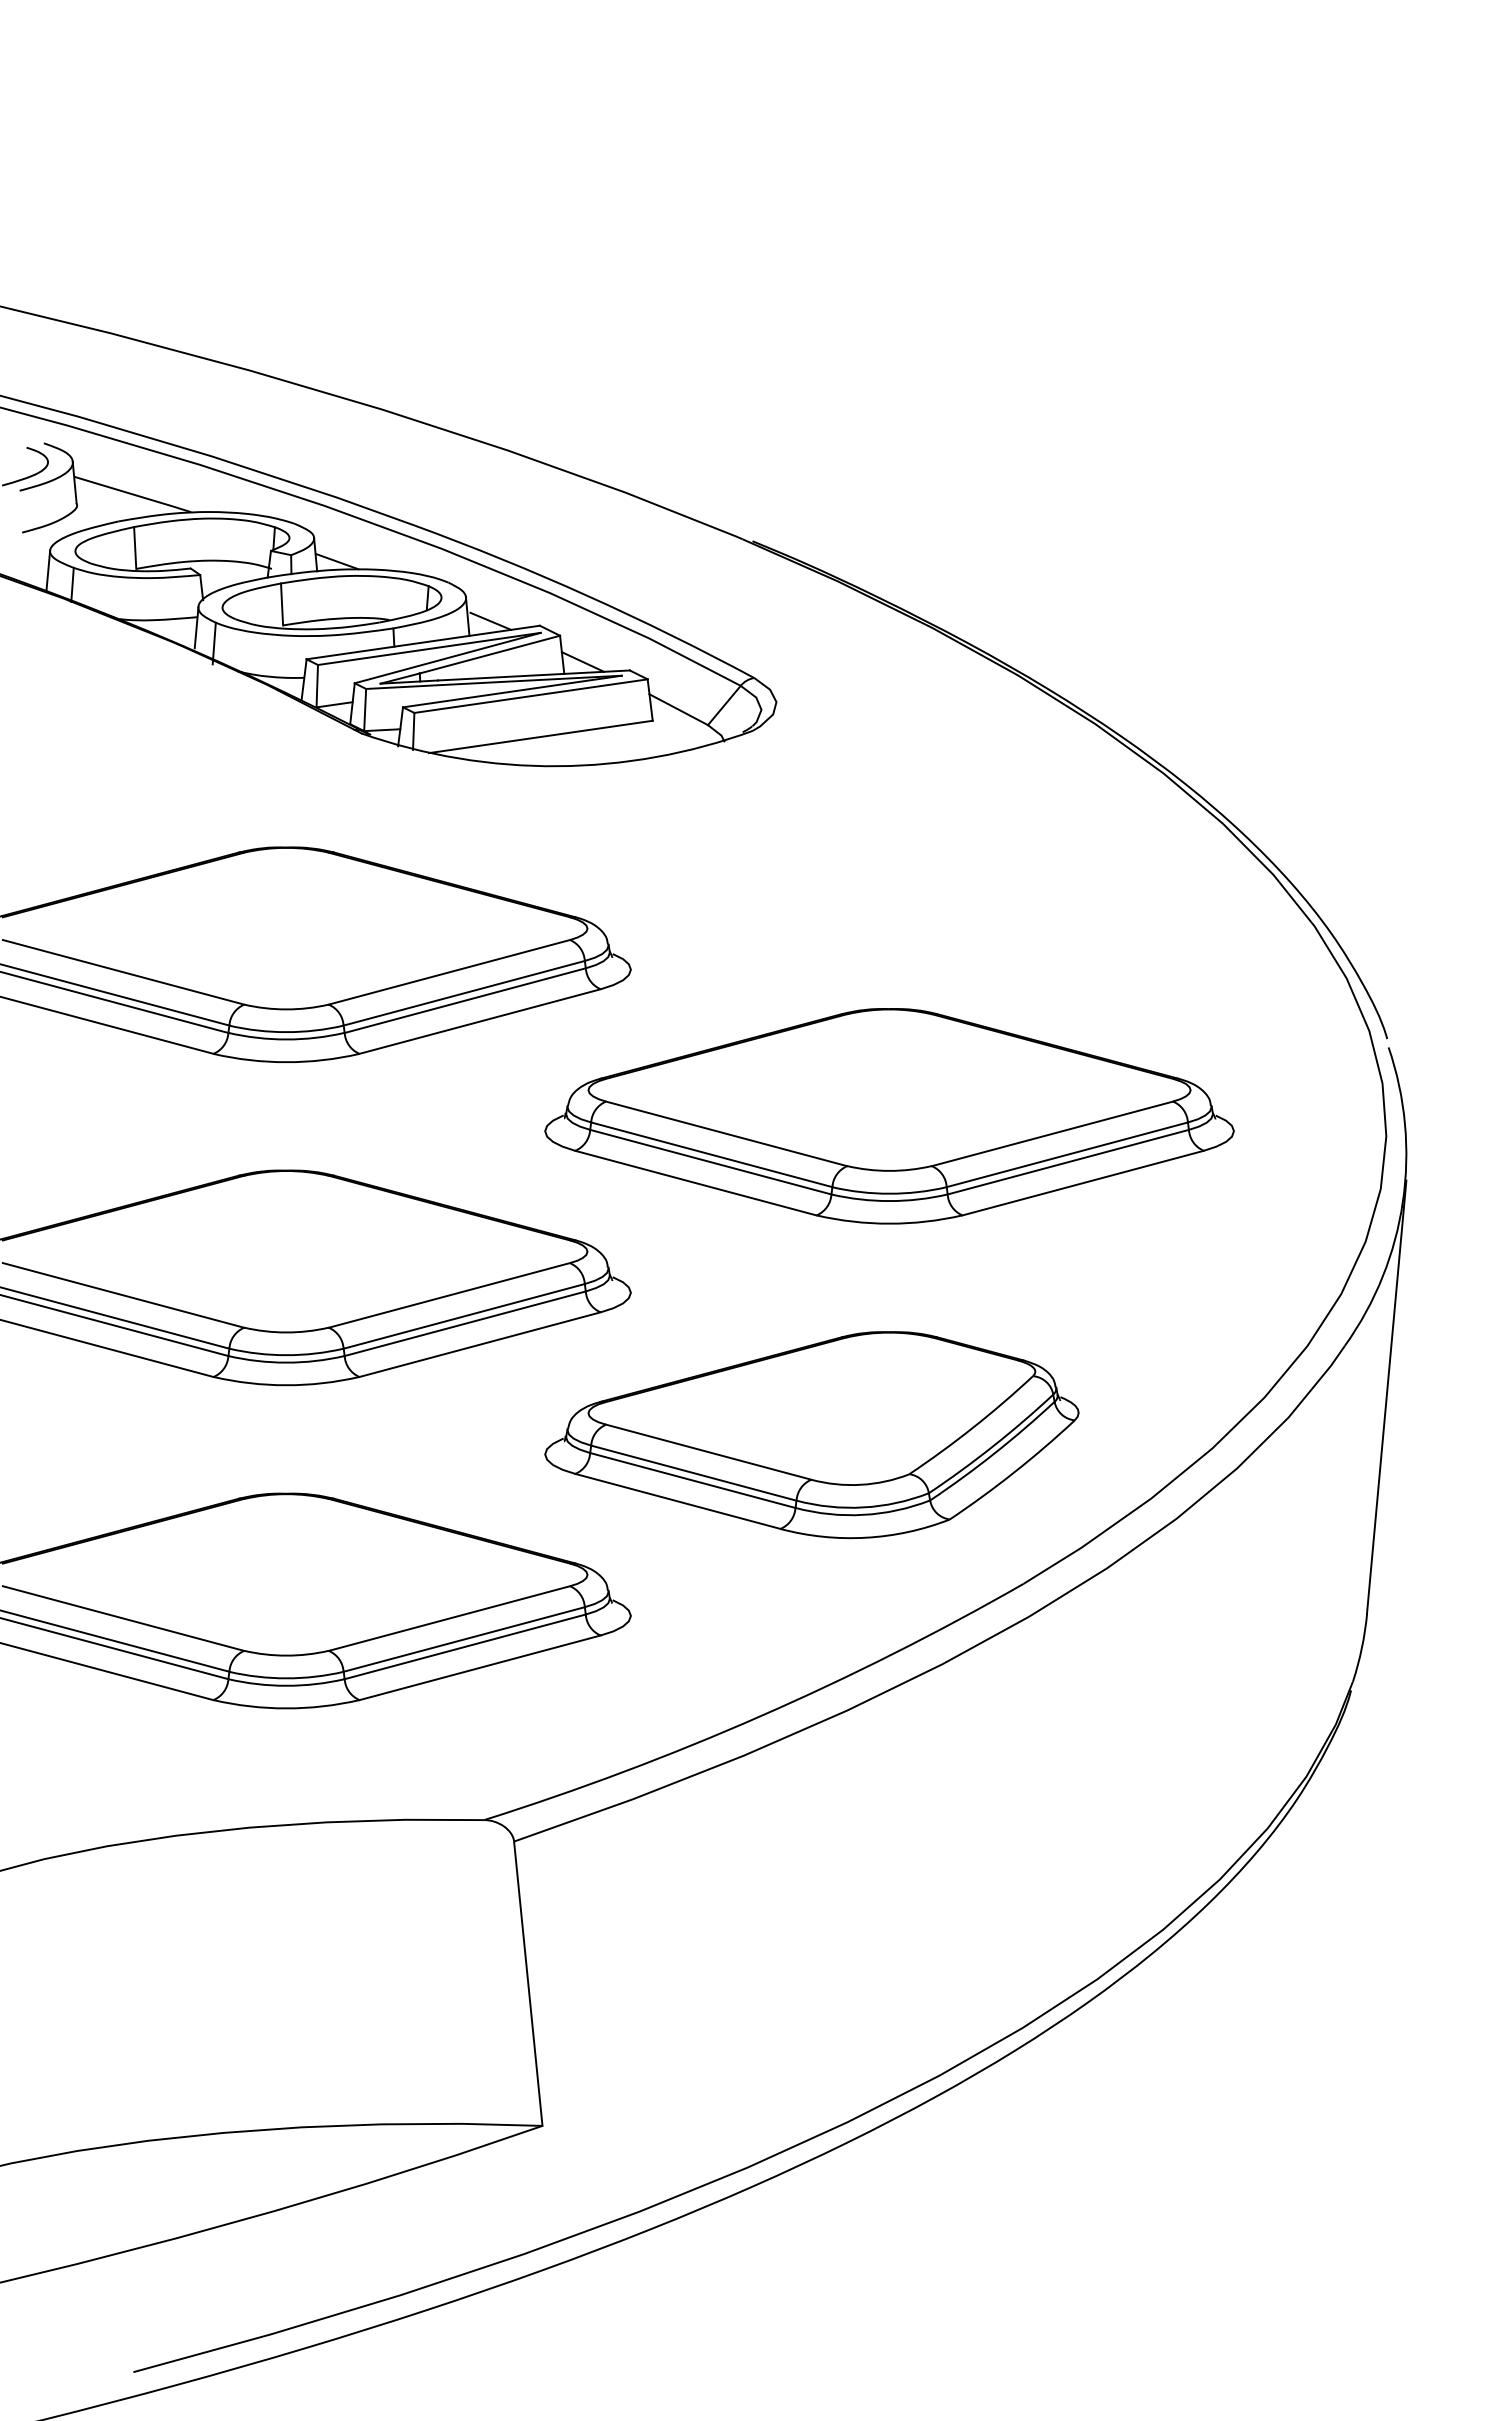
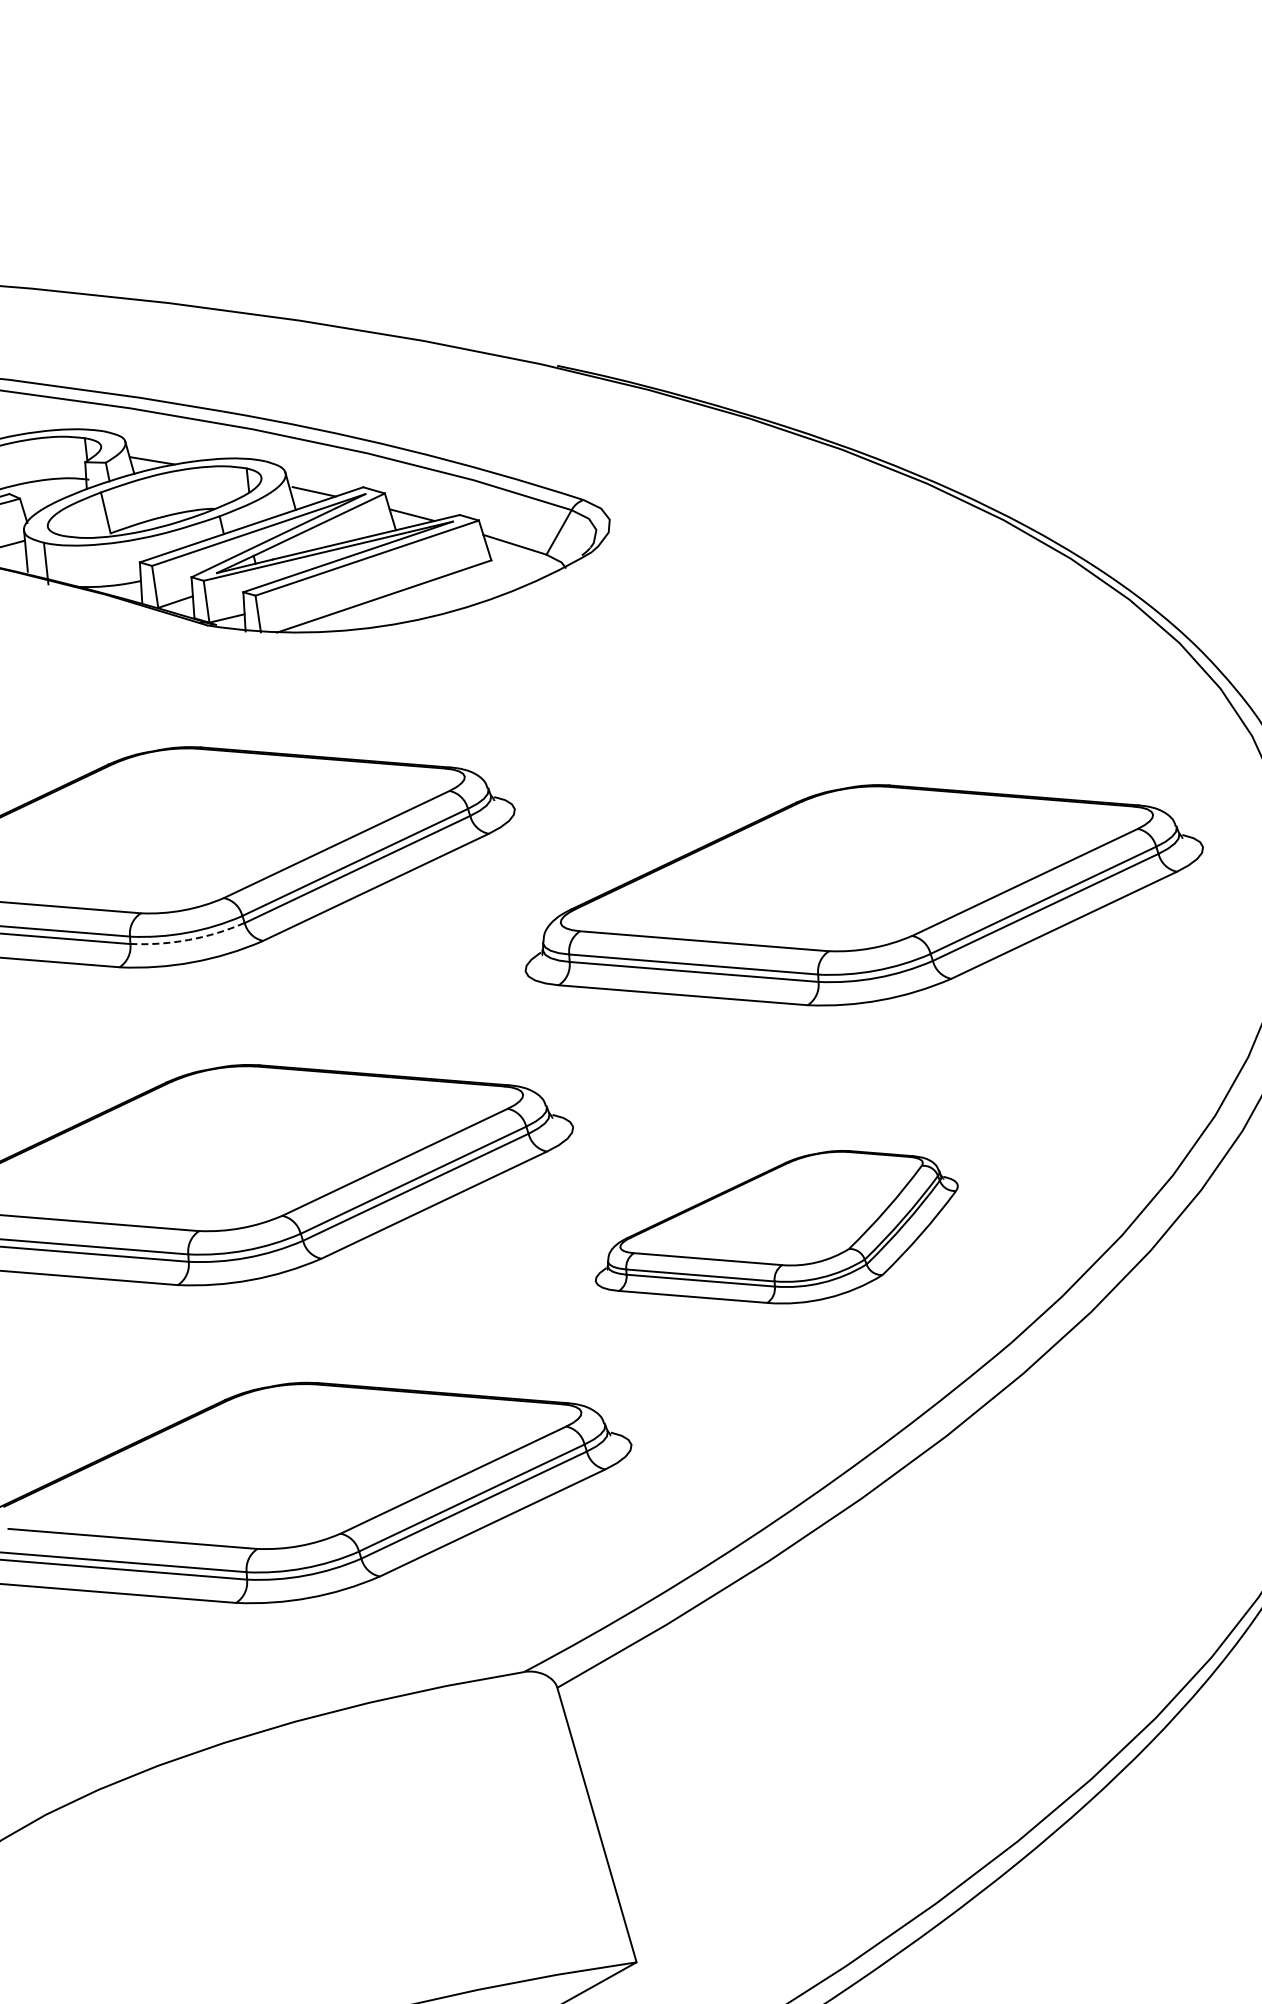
arc: (286, 1039) -> (188, 939), solid -> dashed
part: (889, 1116) -> (861, 894), moved
part: (811, 1435) -> (776, 1234), size x0.7

